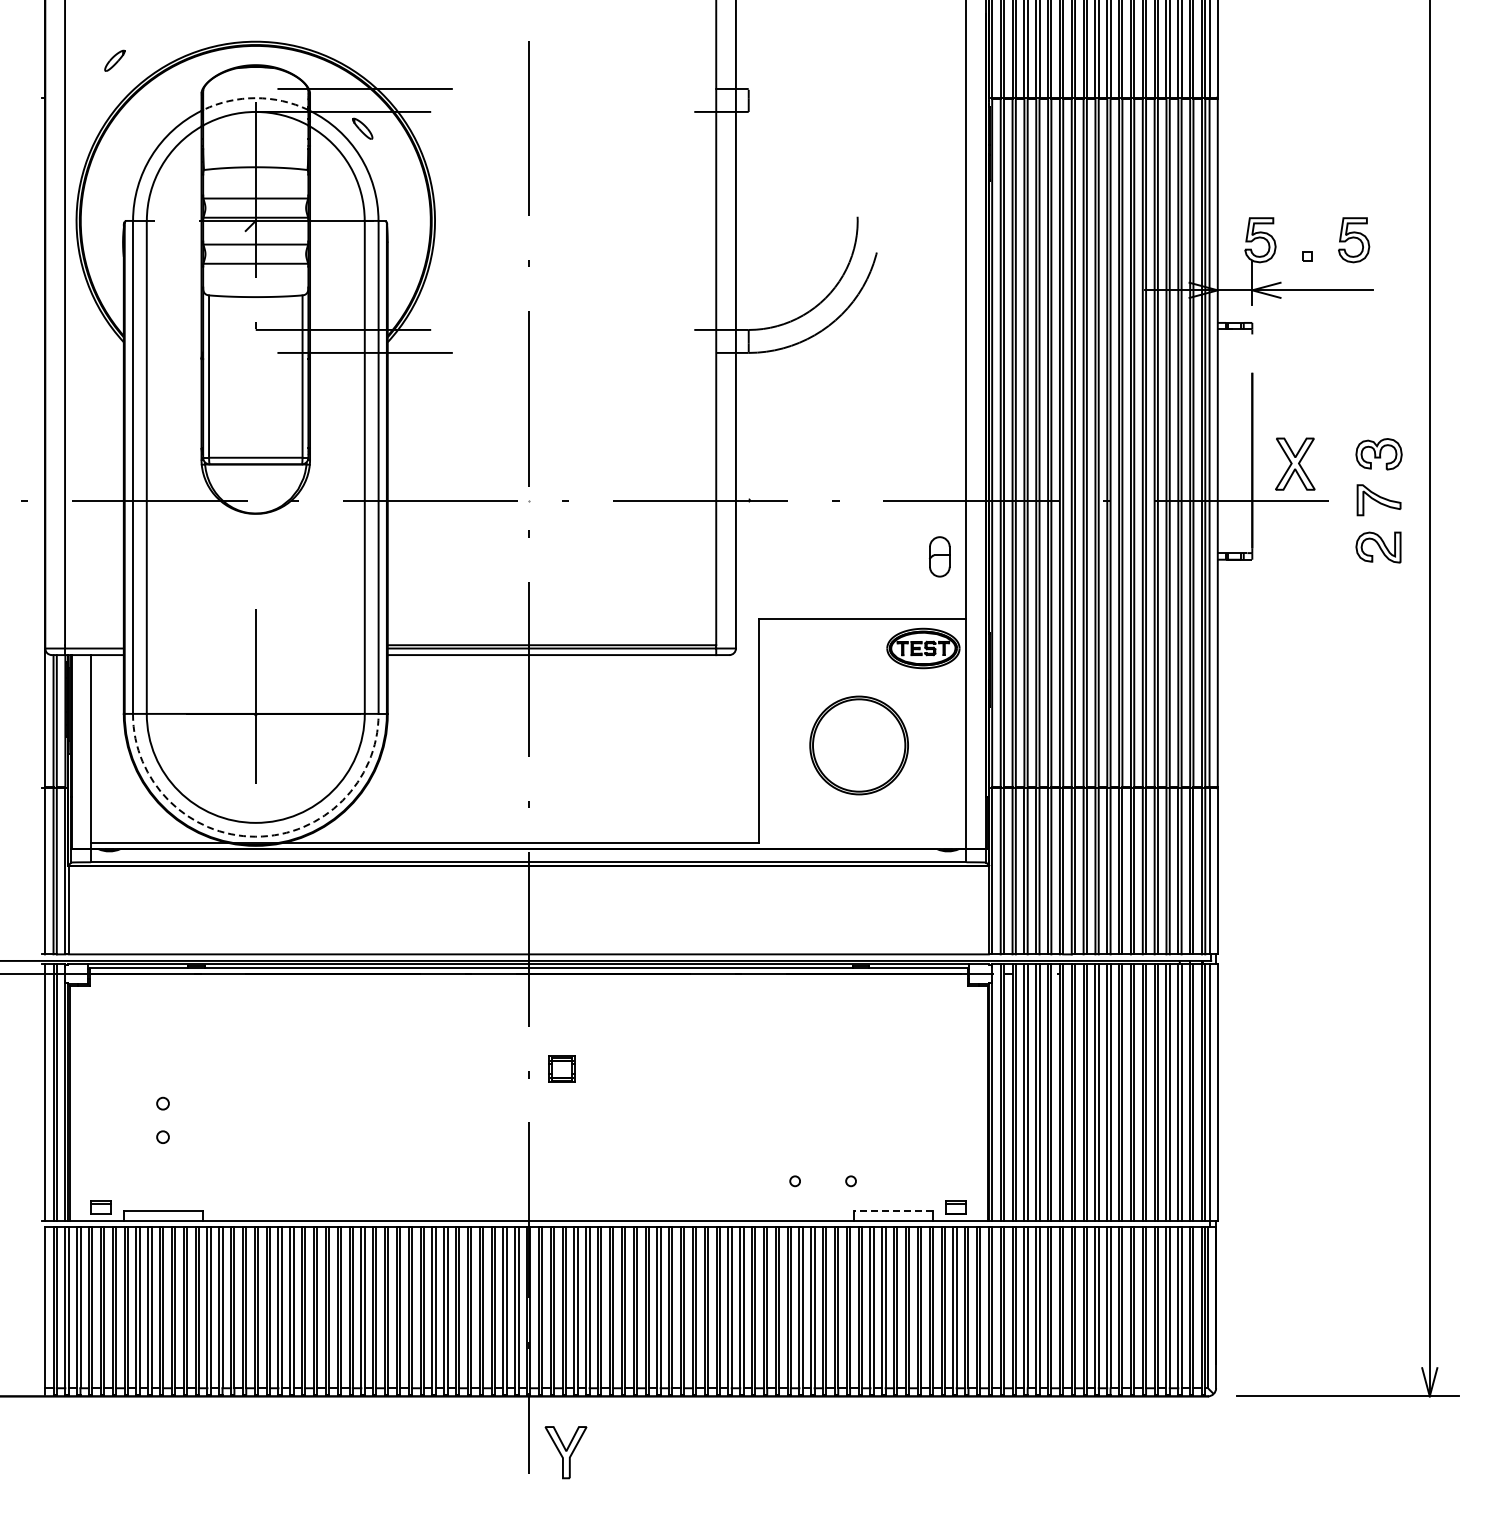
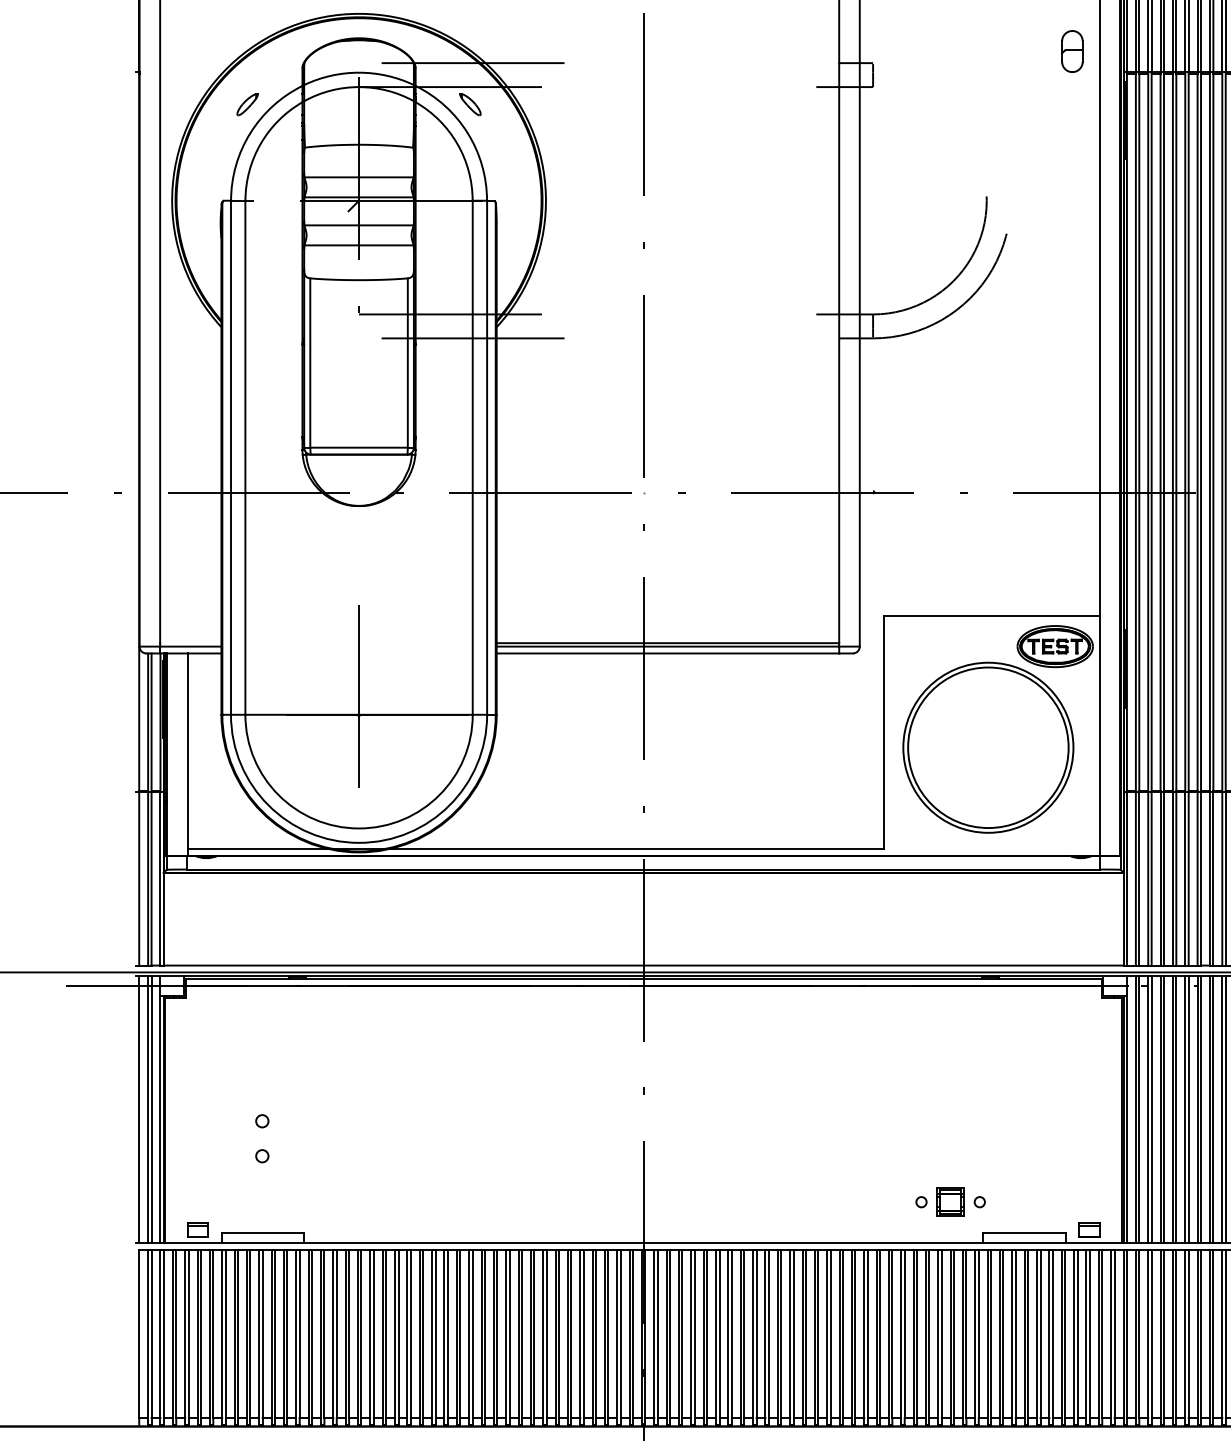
part: (114, 60) -> (247, 104), moved
arc: (255, 98) -> (358, 73), dashed -> solid
part: (939, 556) -> (1072, 51), moved
part: (858, 745) -> (987, 747), size x1.67
arc: (255, 836) -> (358, 842), dashed -> solid
part: (561, 1068) -> (950, 1201), moved
line: (893, 1210) -> (1024, 1232), dashed -> solid

